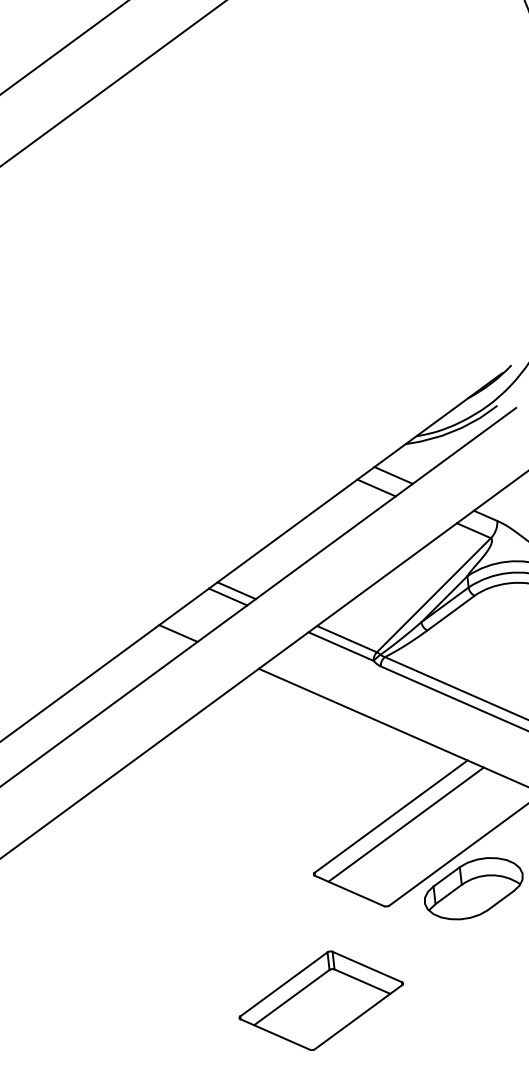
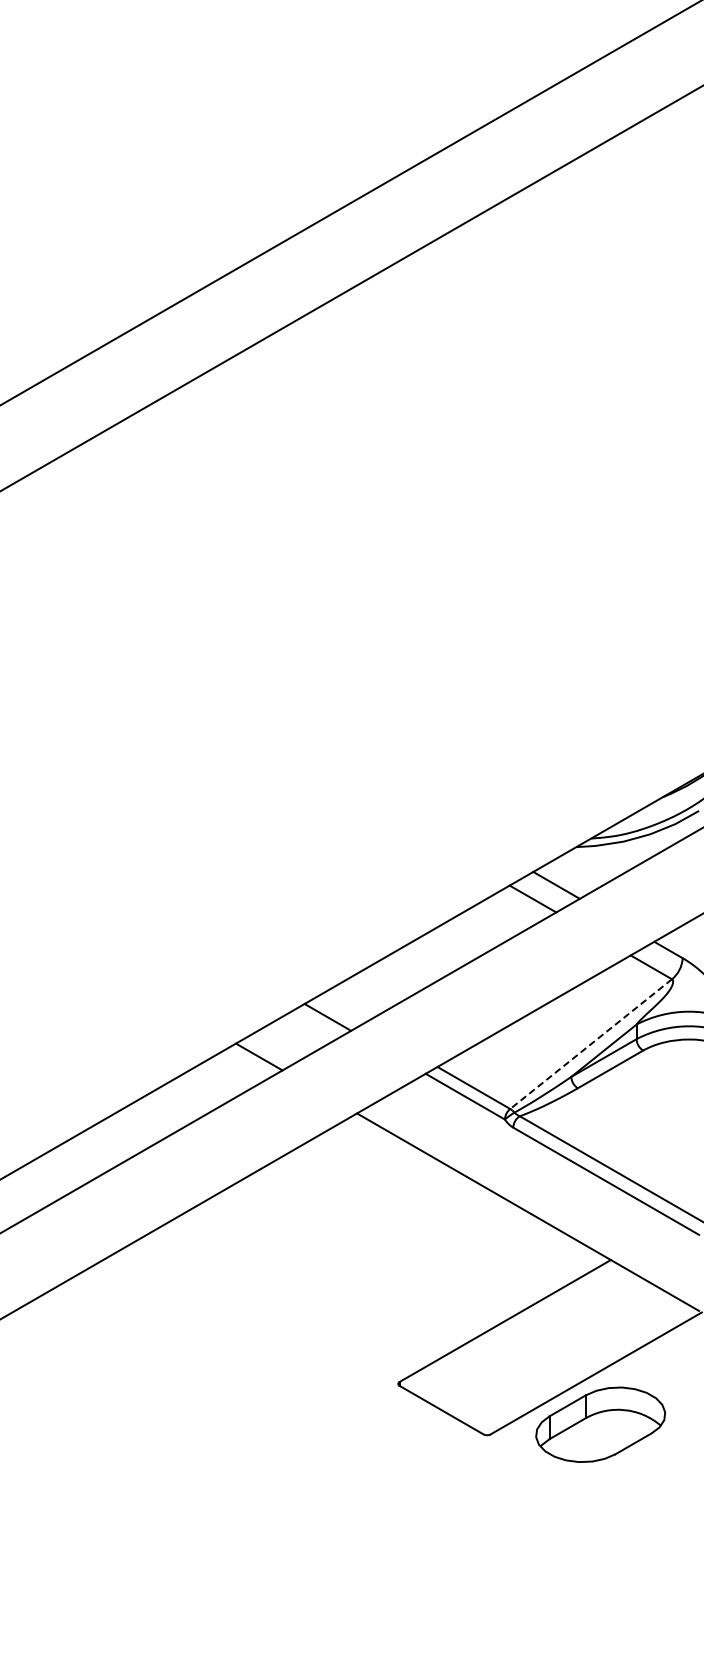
line: (236, 590) -> (339, 1010), removed
line: (434, 595) -> (591, 1044), solid -> dashed
line: (406, 824) -> (523, 1333), removed
part: (320, 1000) -> (389, 1546), removed

